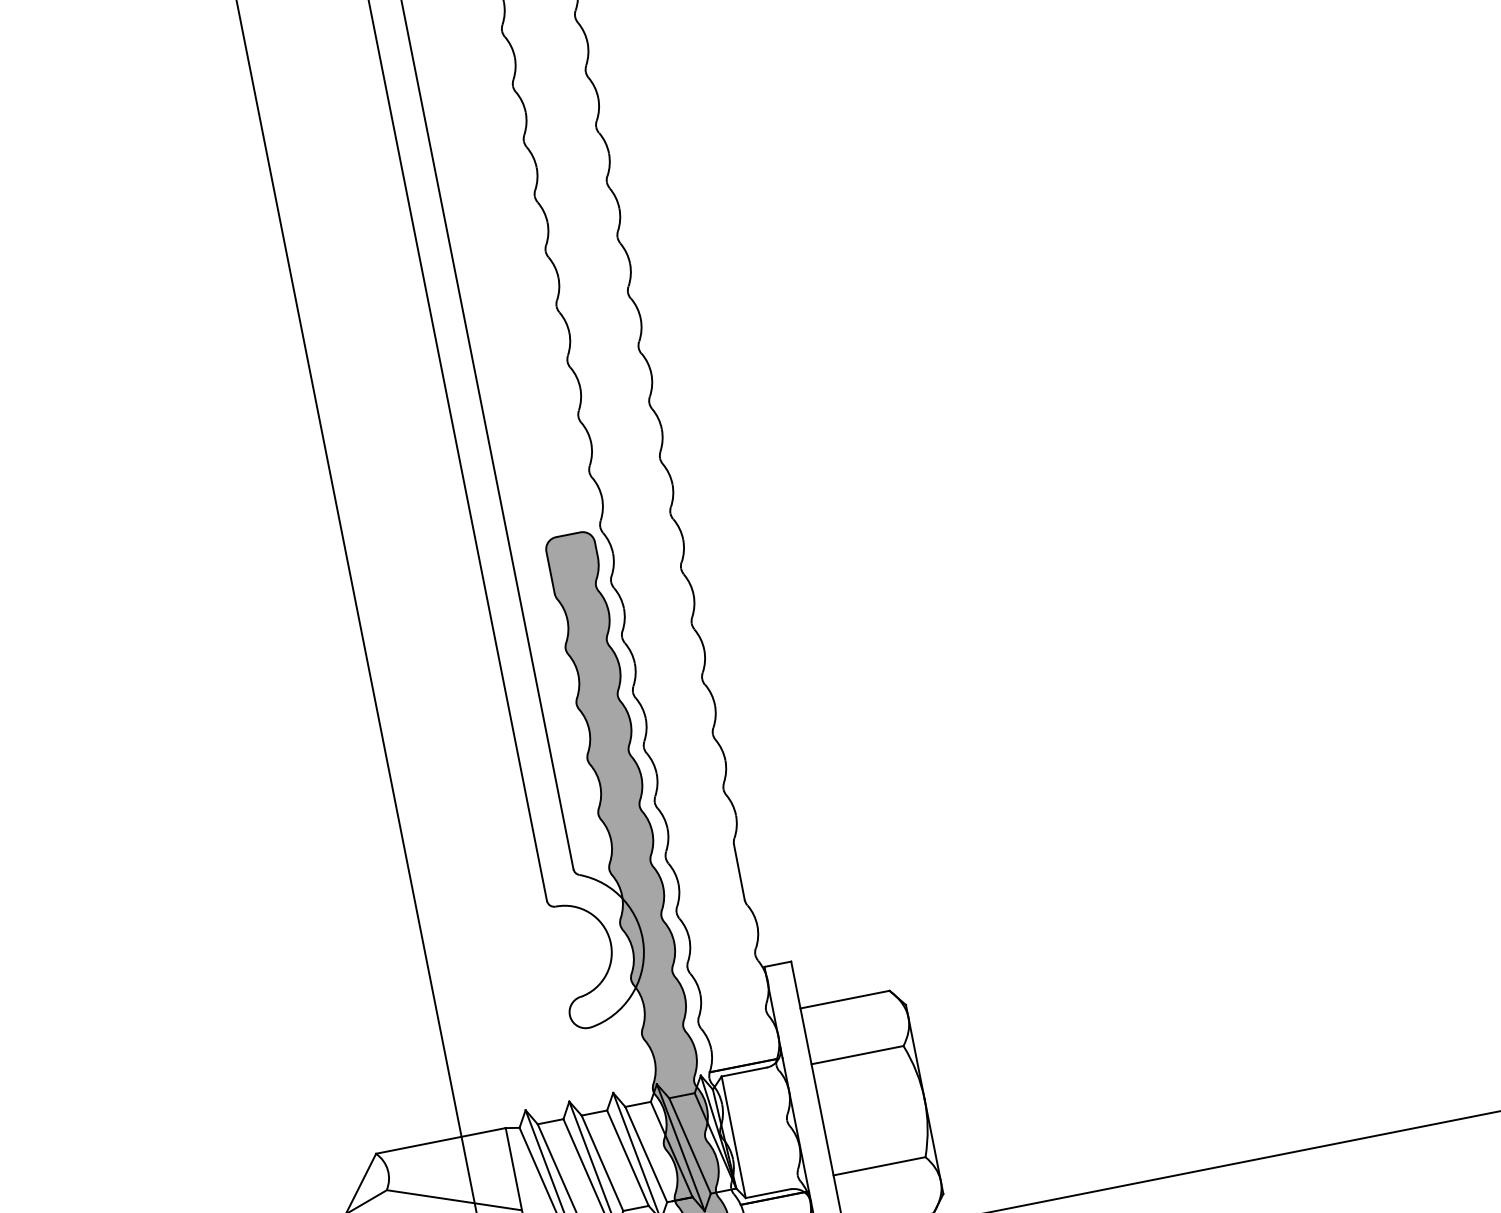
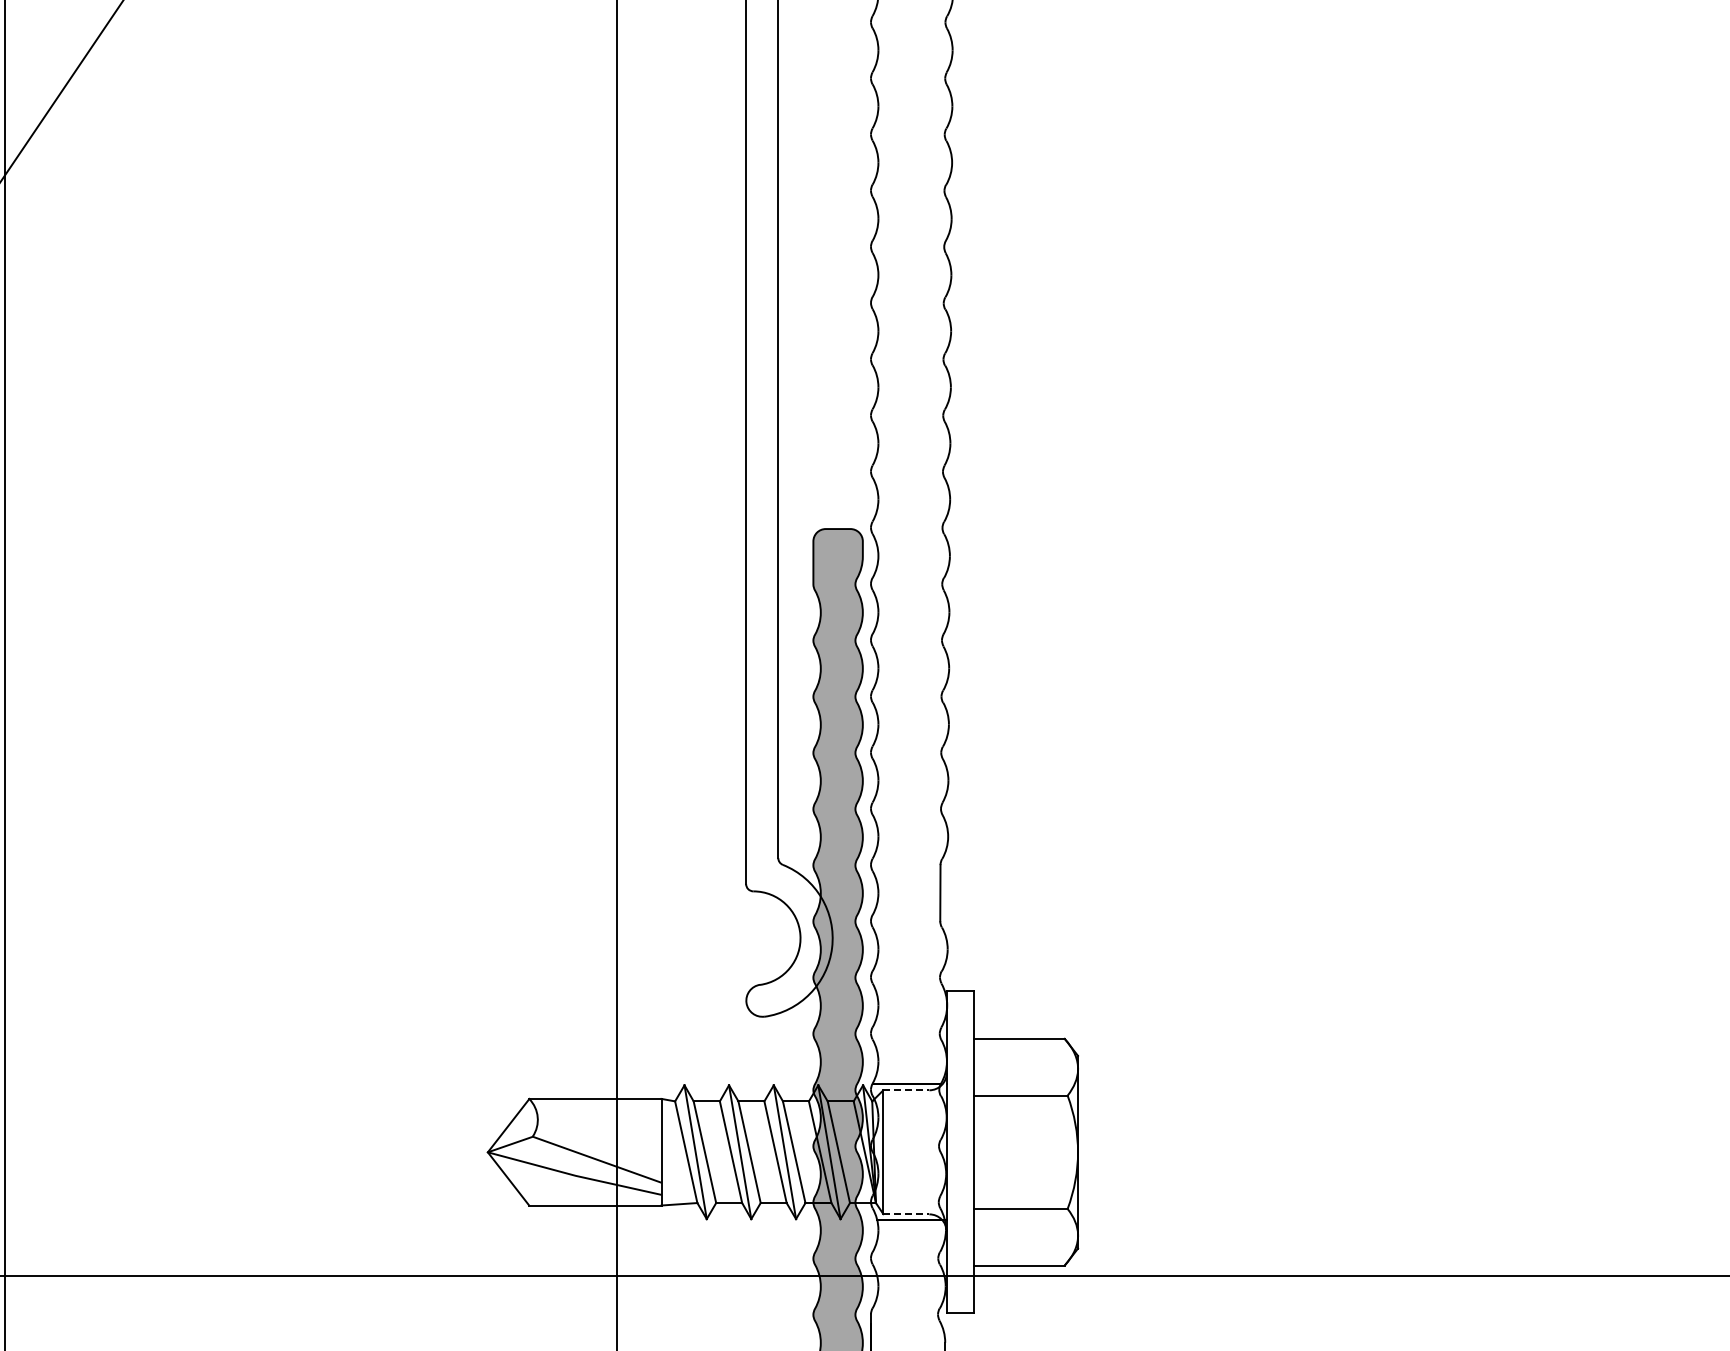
line: (744, 1072) -> (906, 1090), solid -> dashed
line: (768, 1193) -> (906, 1214), solid -> dashed

